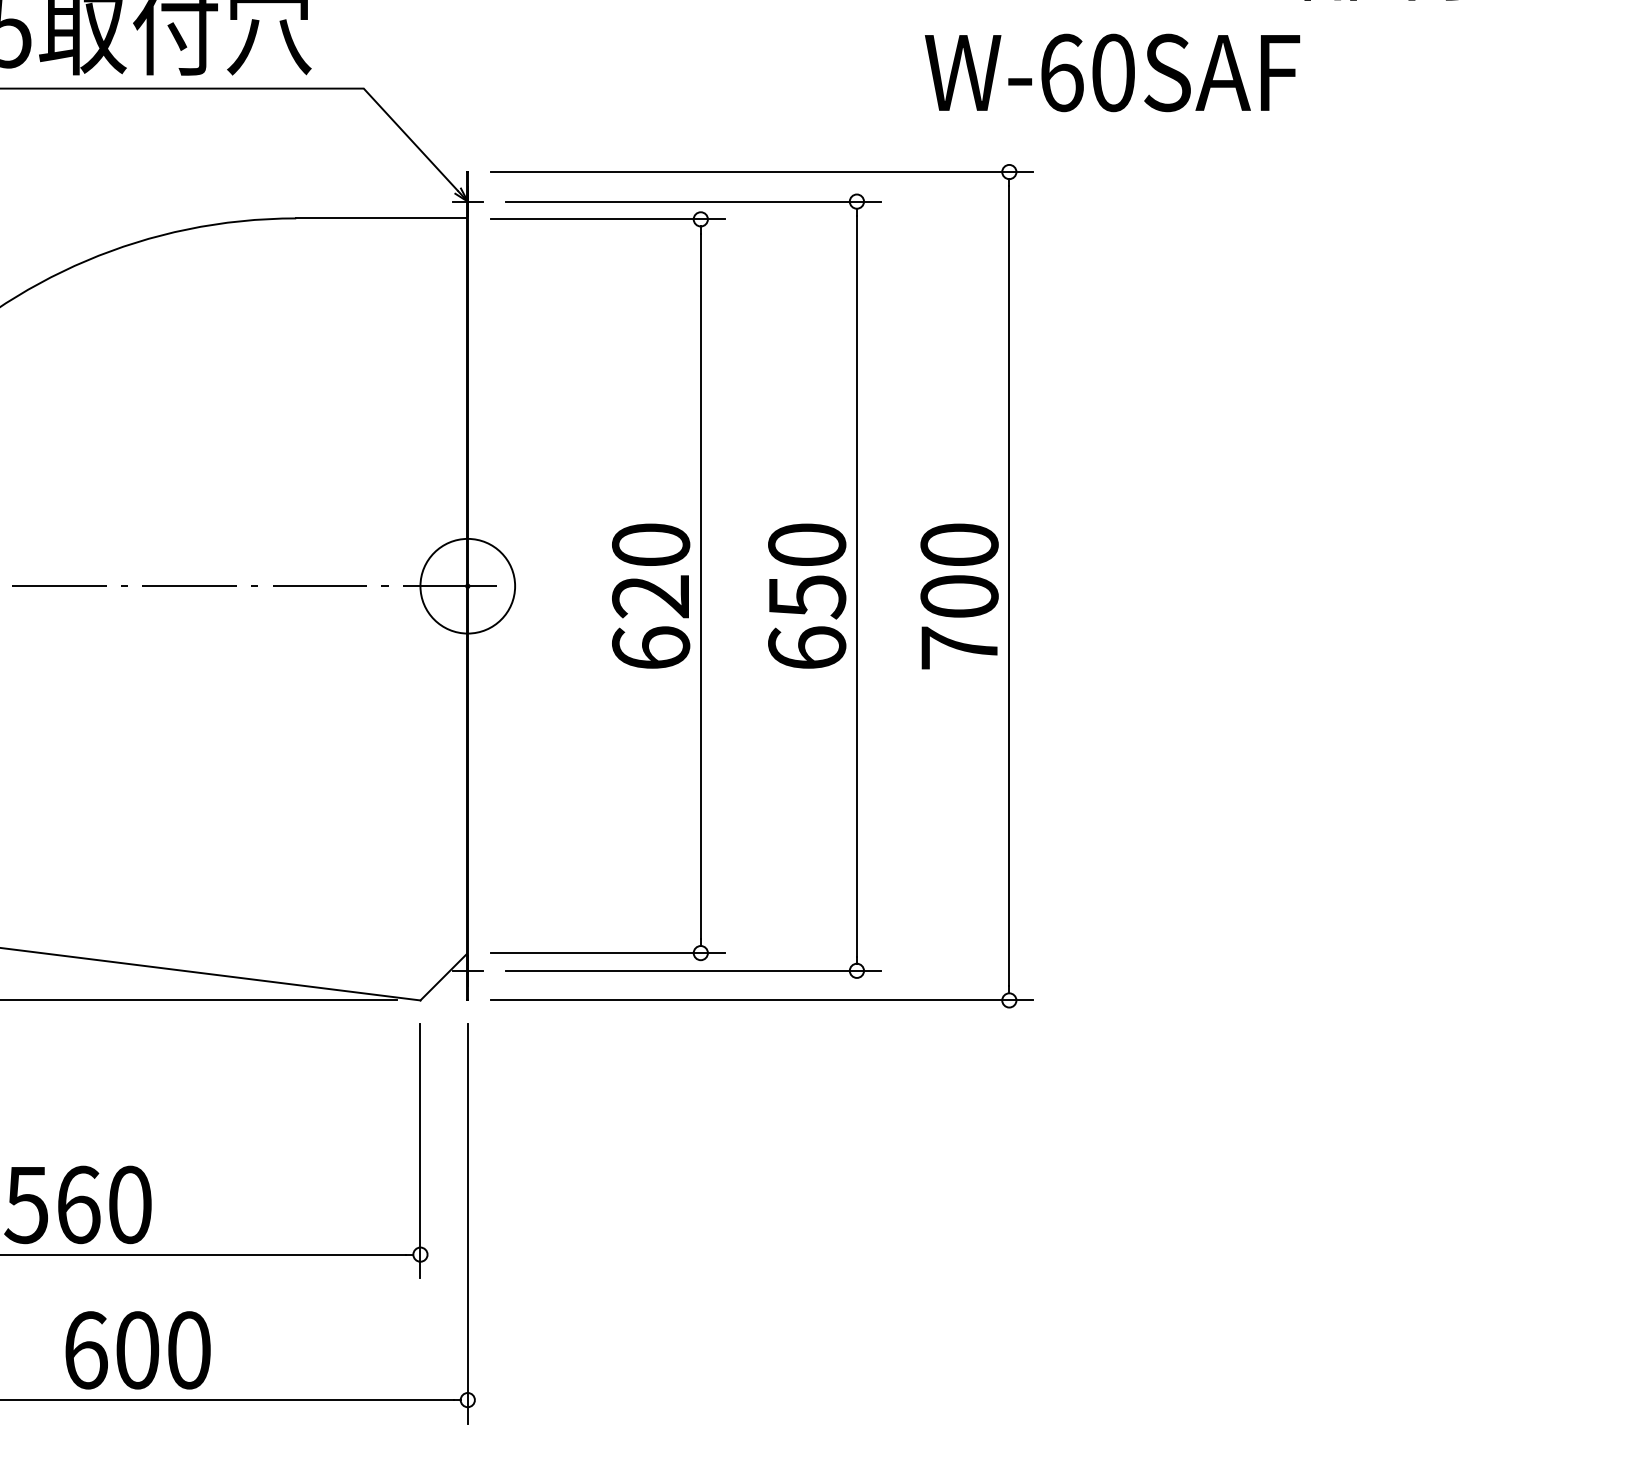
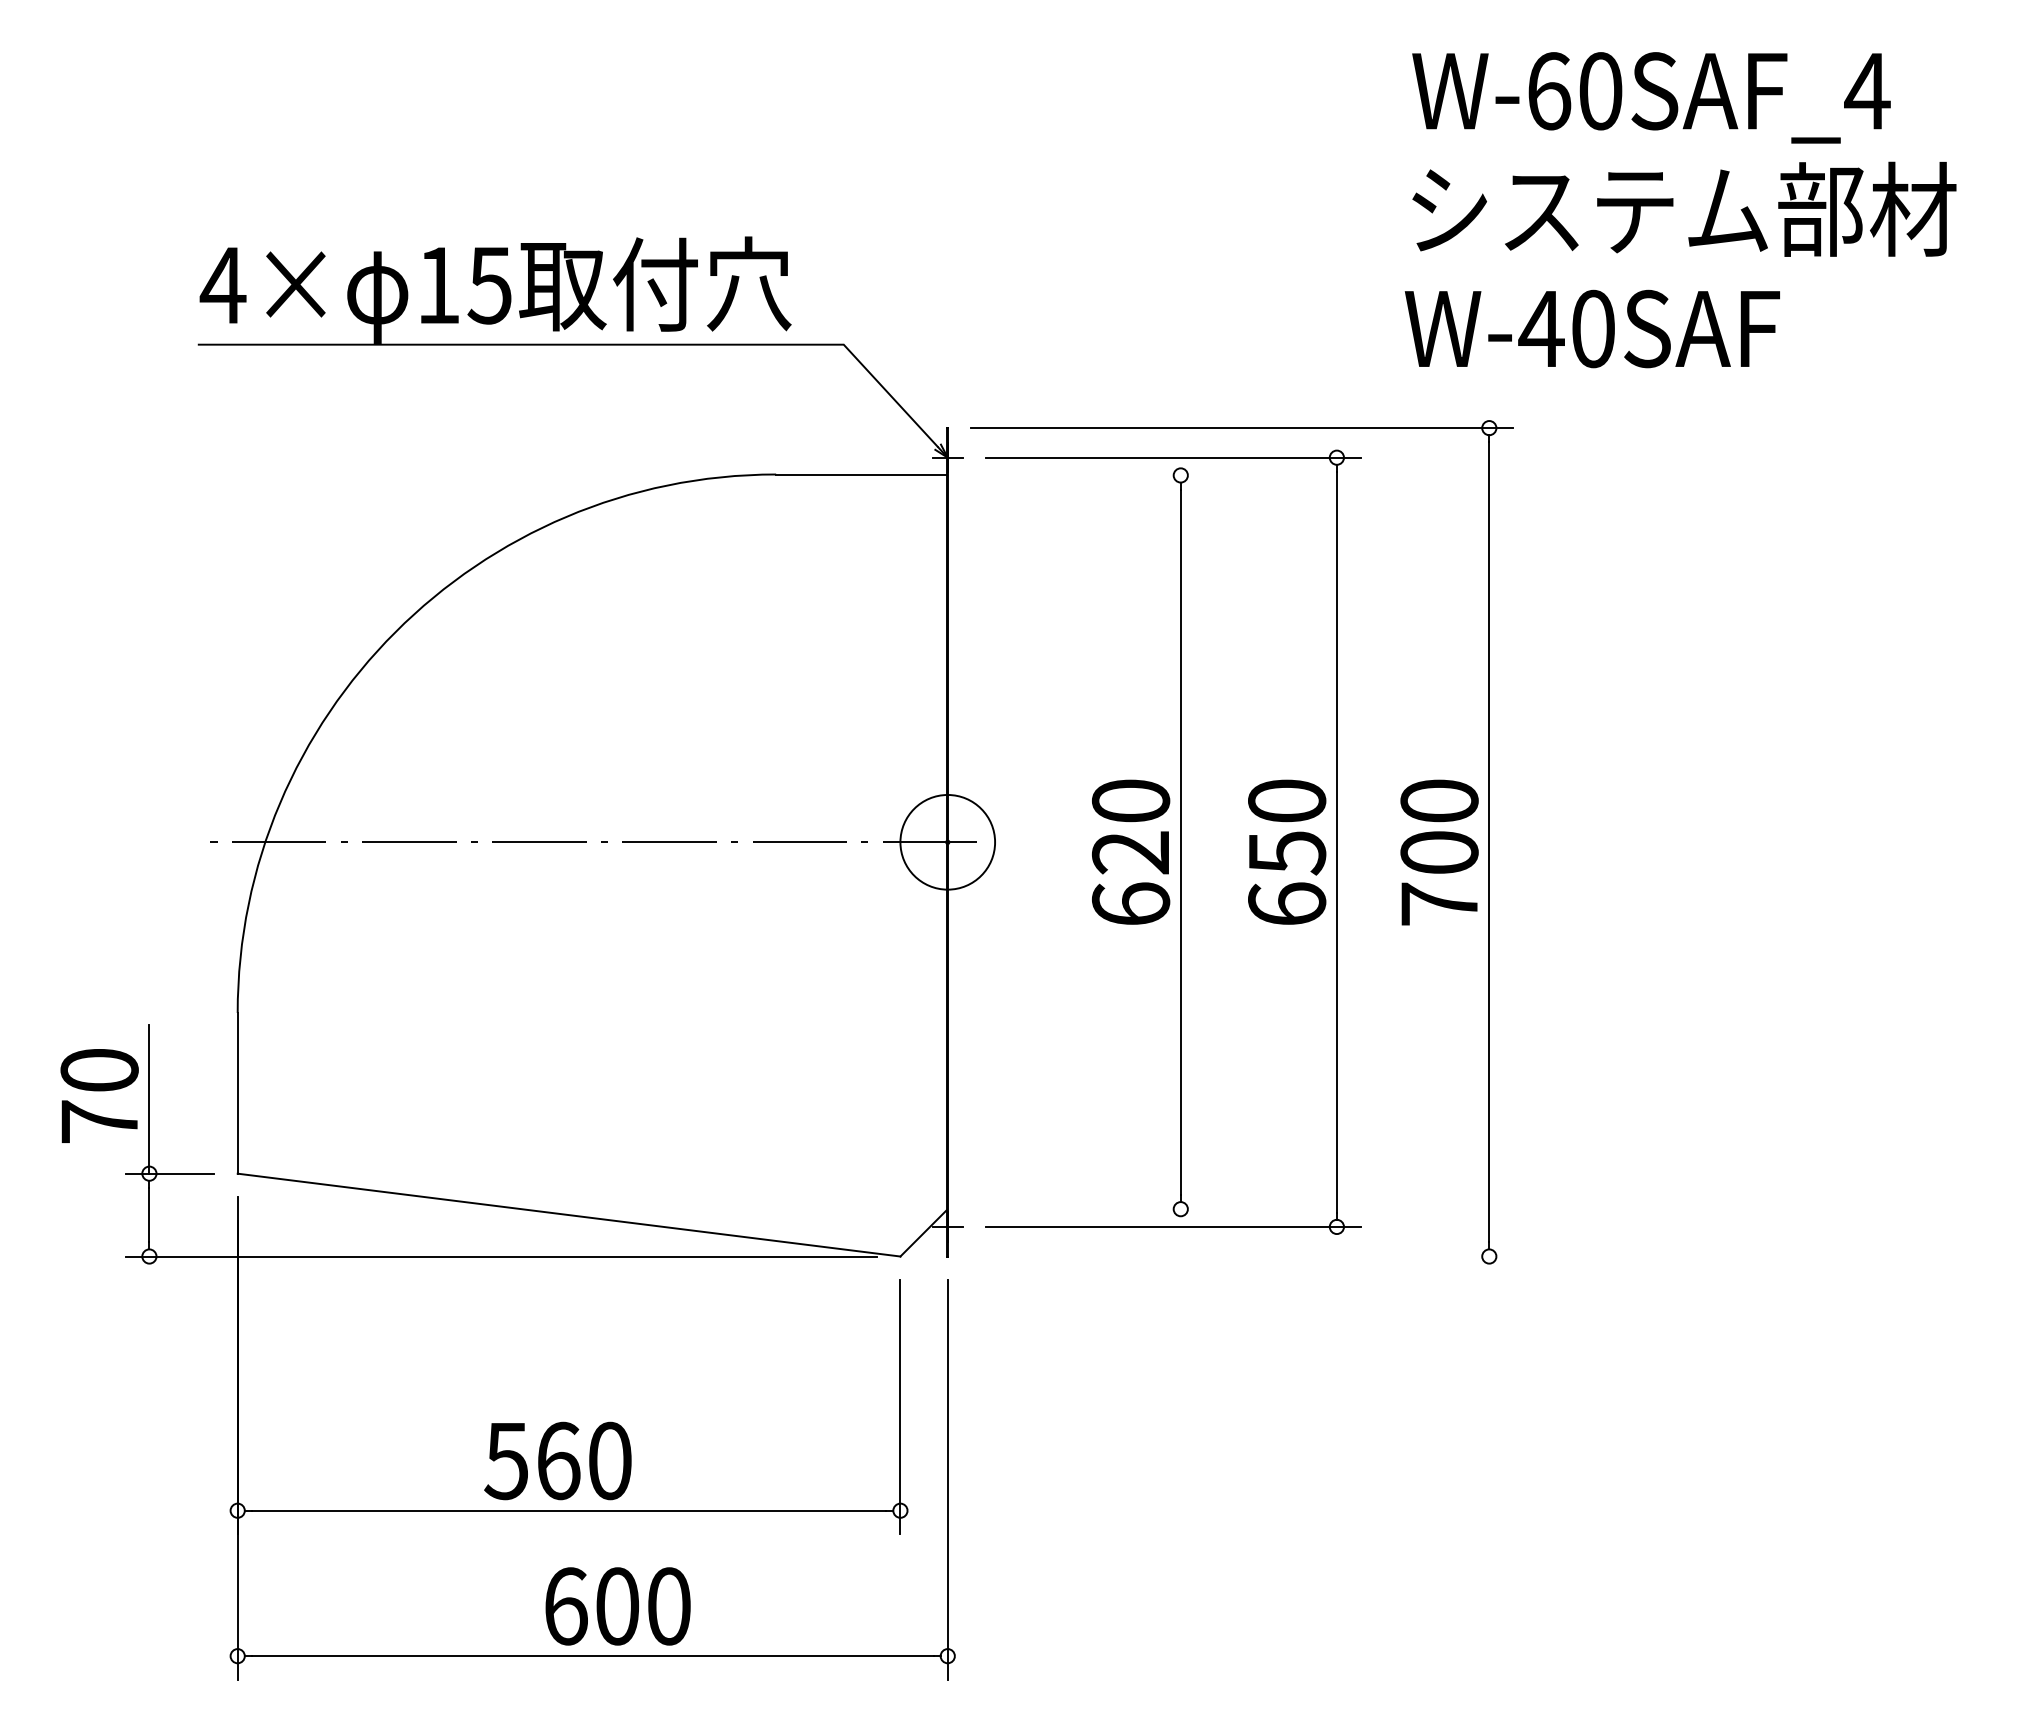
text: (1061, 72) -> (1541, 328), W-60SAF -> W-40SAF
line: (607, 219) -> (1087, 475), removed
line: (607, 953) -> (1087, 1209), removed
line: (761, 1000) -> (1241, 1256), removed

